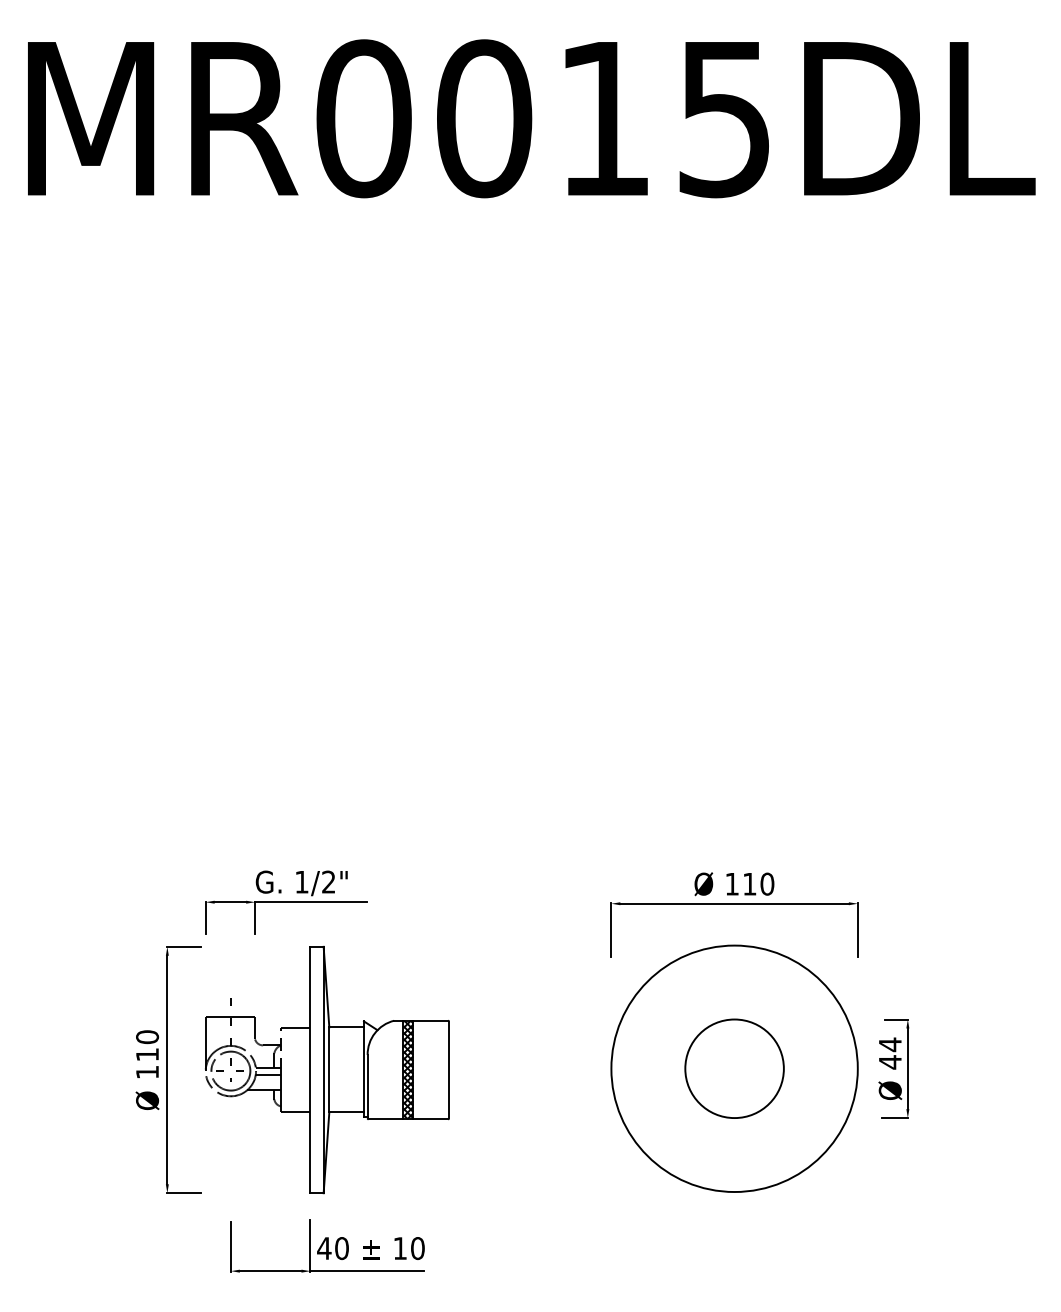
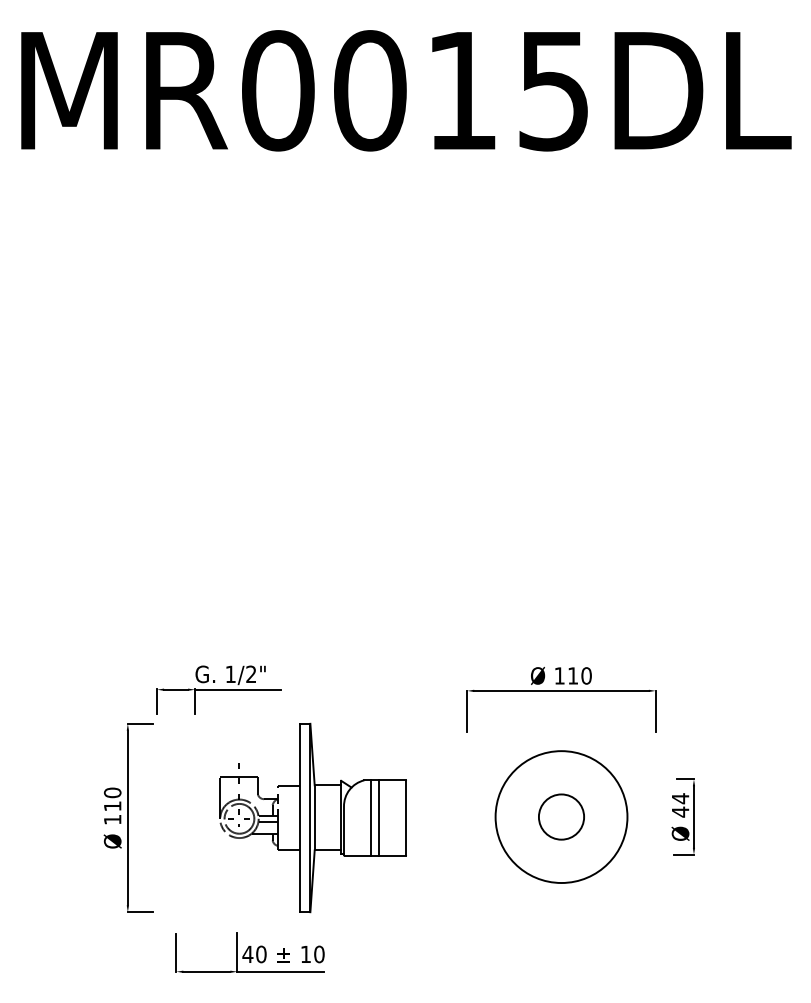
circle: (734, 1068) -> (561, 816), size x0.6
circle: (734, 1068) -> (561, 816), size x0.7
part: (326, 1069) -> (312, 817), moved

